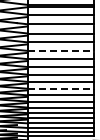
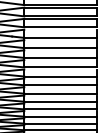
line: (60, 50) -> (60, 66), dashed -> solid
line: (60, 88) -> (60, 109), dashed -> solid

